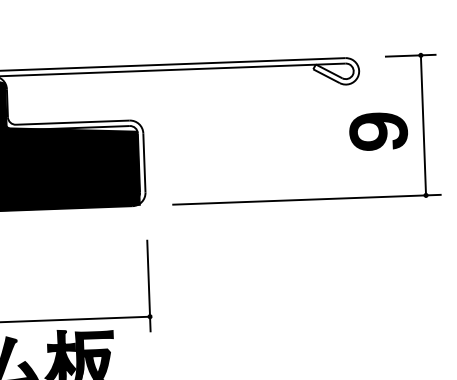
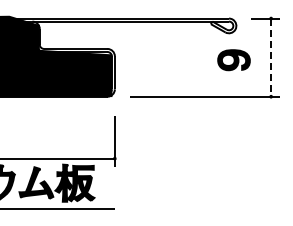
line: (424, 126) -> (271, 58), solid -> dashed
part: (377, 132) -> (233, 60), moved

